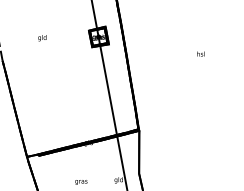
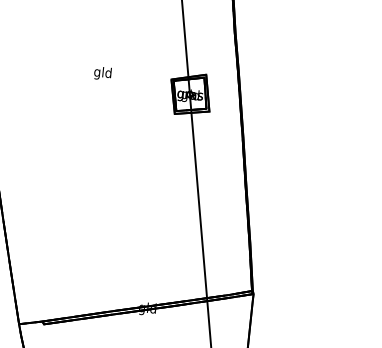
text: (42, 38) -> (103, 74), moved

